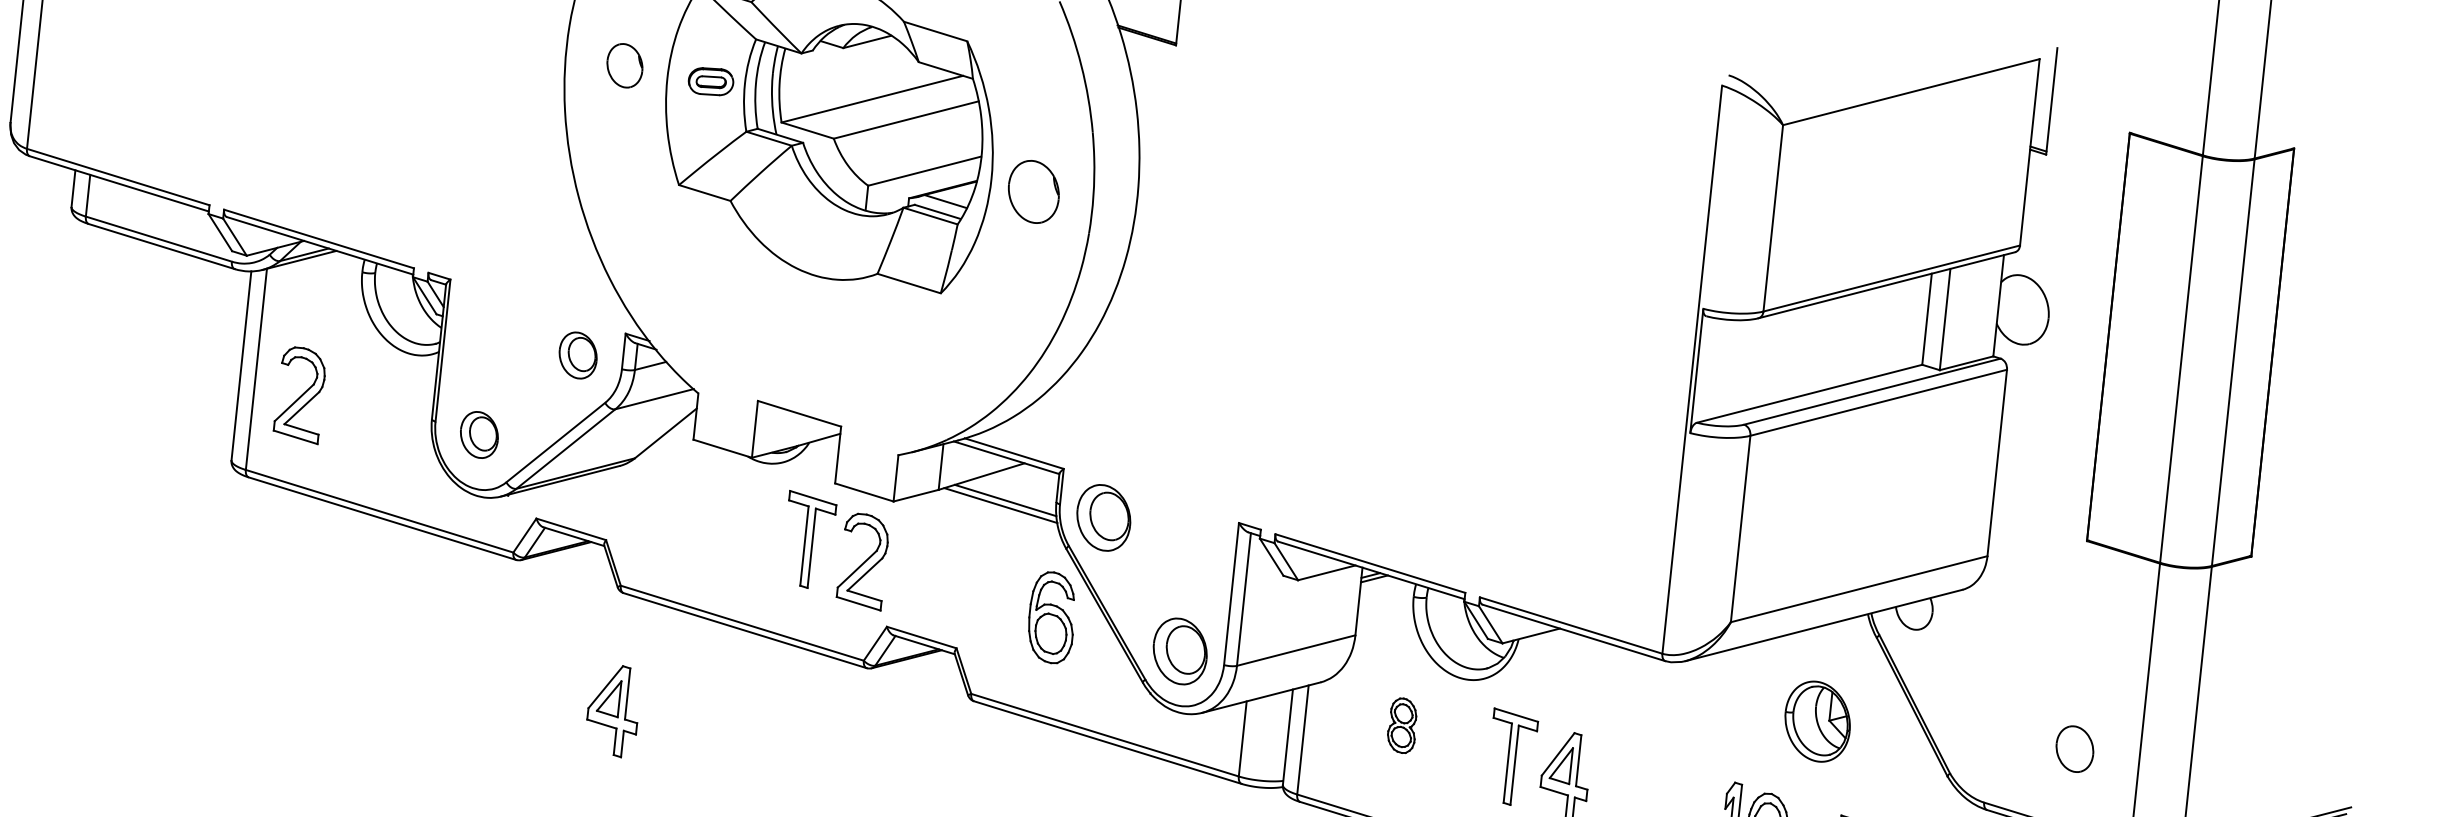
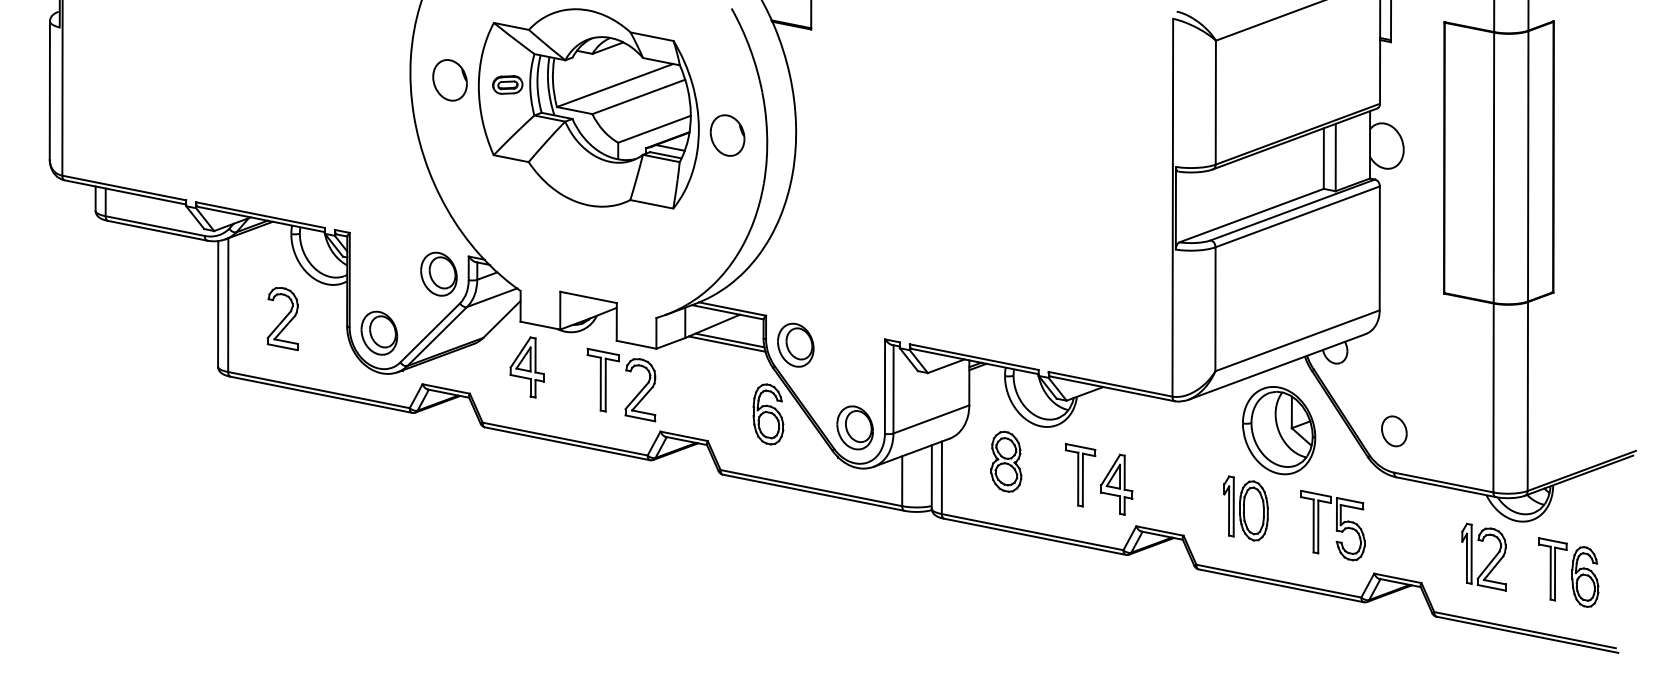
part: (624, 65) -> (449, 80), size x1.43
part: (577, 354) -> (438, 273), size x1.43
part: (299, 395) -> (282, 319), moved
part: (479, 434) -> (379, 332), size x1.43
part: (612, 710) -> (526, 367), moved
part: (1818, 721) -> (1279, 430), size x1.67
part: (1402, 725) -> (1006, 461), size x1.67
part: (2075, 749) -> (1394, 431), moved

